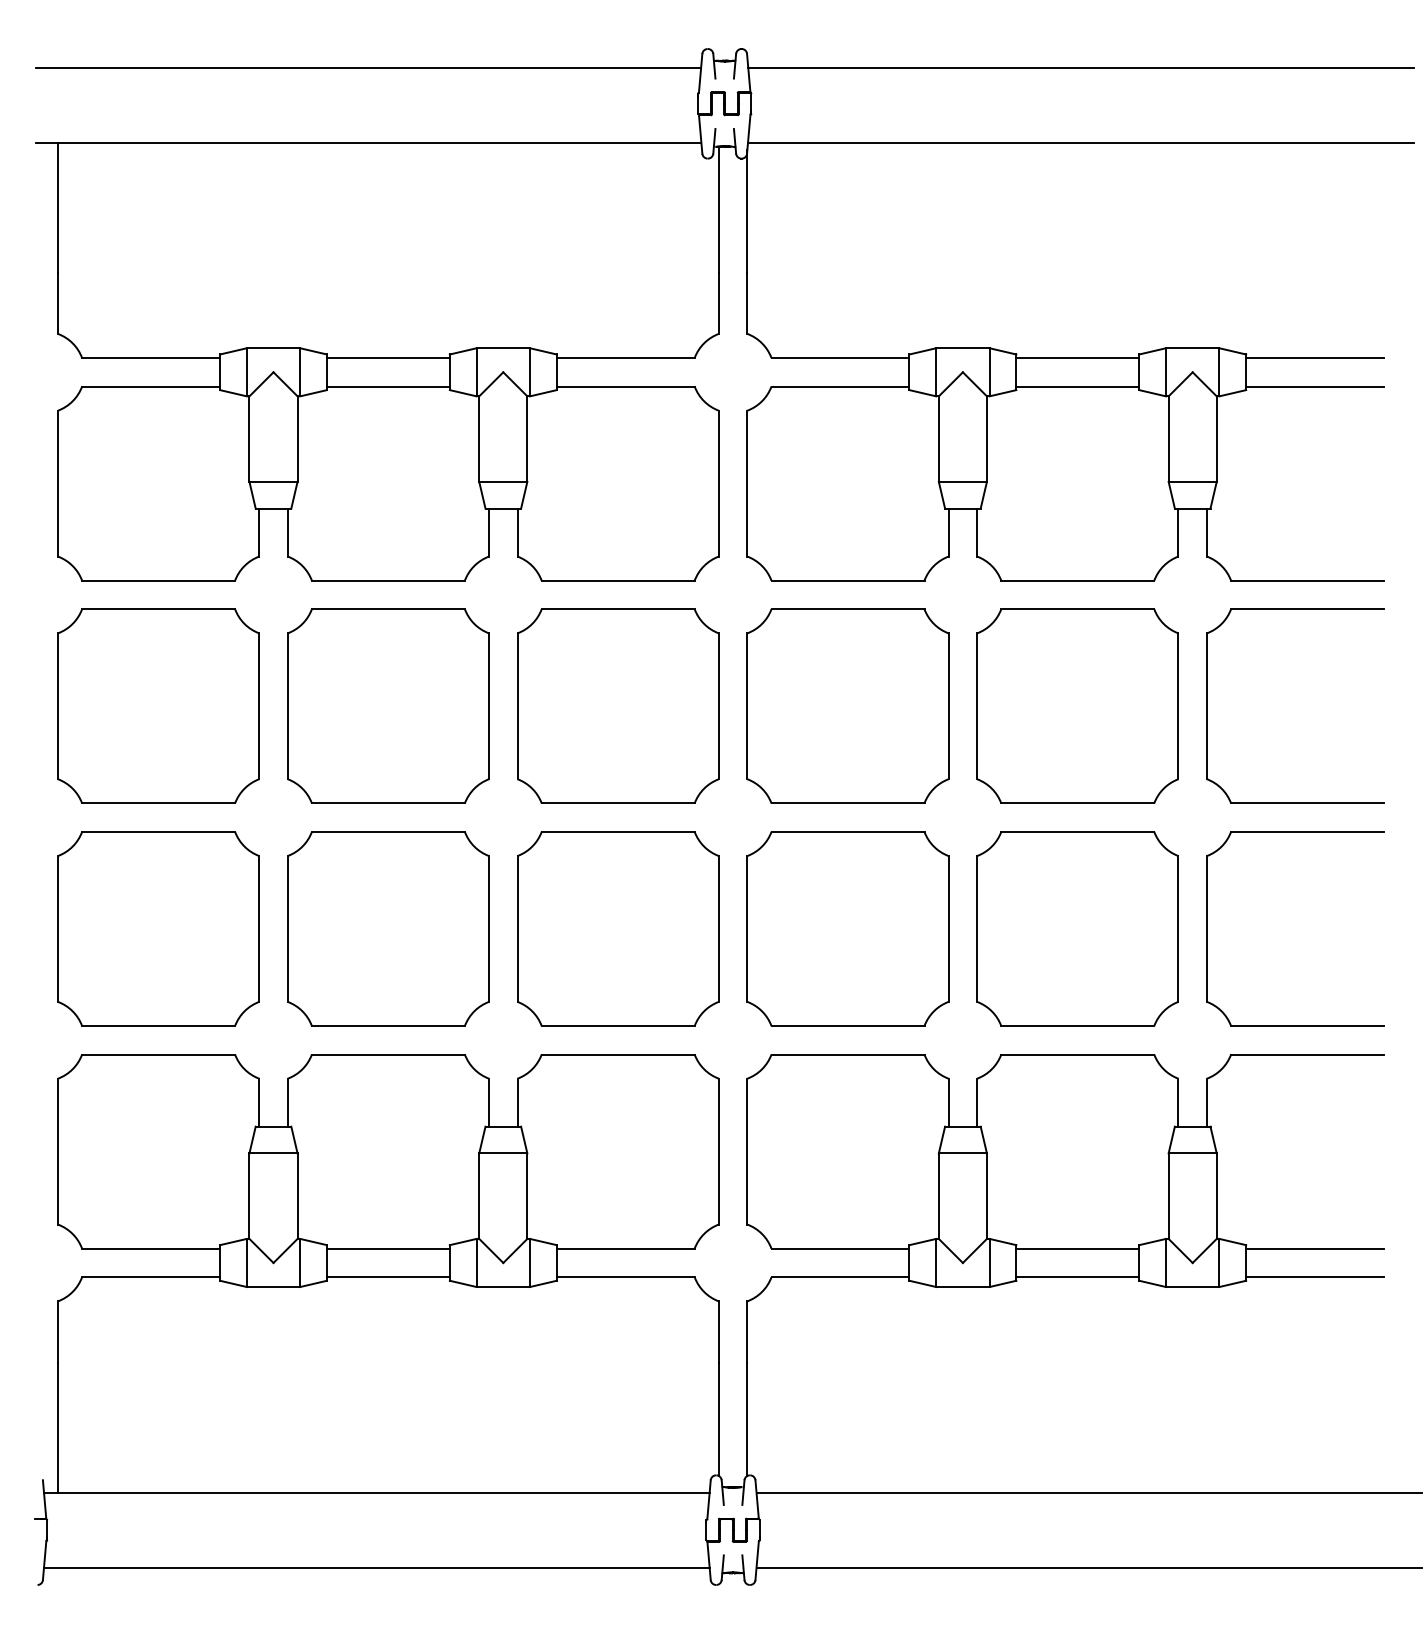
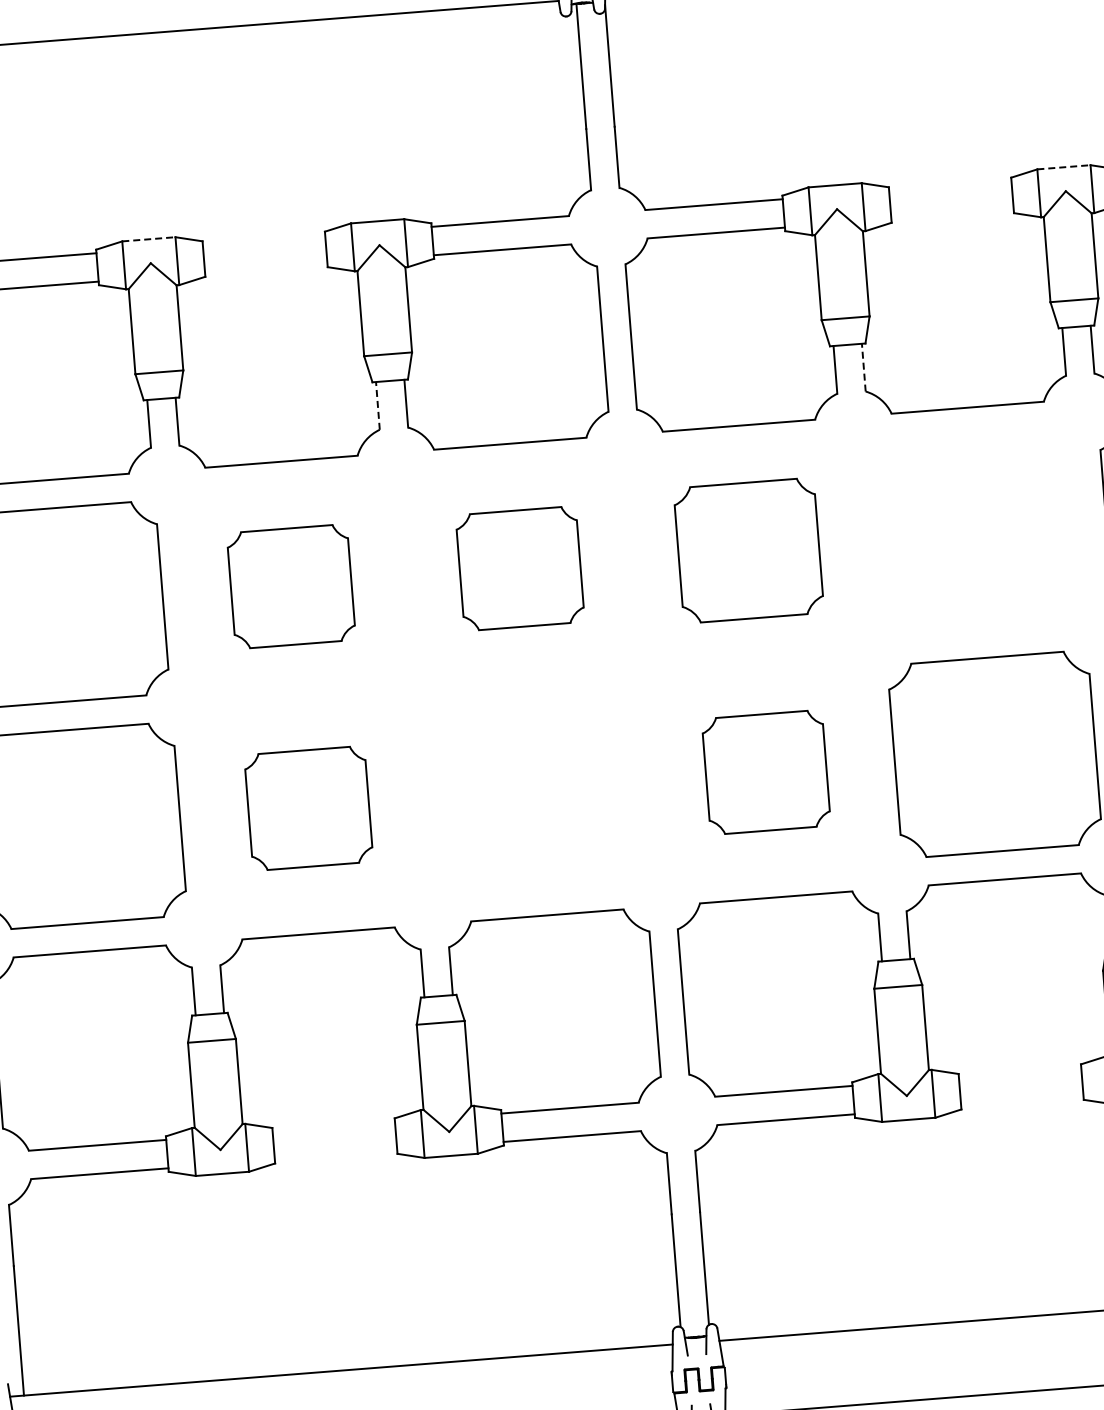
line: (273, 348) -> (148, 239), solid -> dashed
line: (1192, 348) -> (1063, 167), solid -> dashed
line: (387, 358) -> (263, 240), removed
line: (1077, 358) -> (950, 186), removed
line: (387, 386) -> (265, 268), removed
line: (1077, 386) -> (952, 214), removed
line: (489, 532) -> (378, 405), solid -> dashed
line: (977, 532) -> (864, 367), solid -> dashed
part: (388, 705) -> (291, 585), size x0.6
part: (618, 705) -> (520, 567), size x0.6
part: (847, 705) -> (748, 549), size x0.7
part: (1077, 705) -> (977, 531), removed
part: (388, 928) -> (308, 807), size x0.6
part: (618, 928) -> (537, 789), removed
part: (847, 928) -> (765, 771), size x0.6
line: (387, 1248) -> (332, 1126), removed
line: (1077, 1248) -> (1019, 1072), removed
line: (387, 1277) -> (335, 1155), removed
line: (1077, 1277) -> (1022, 1101), removed

